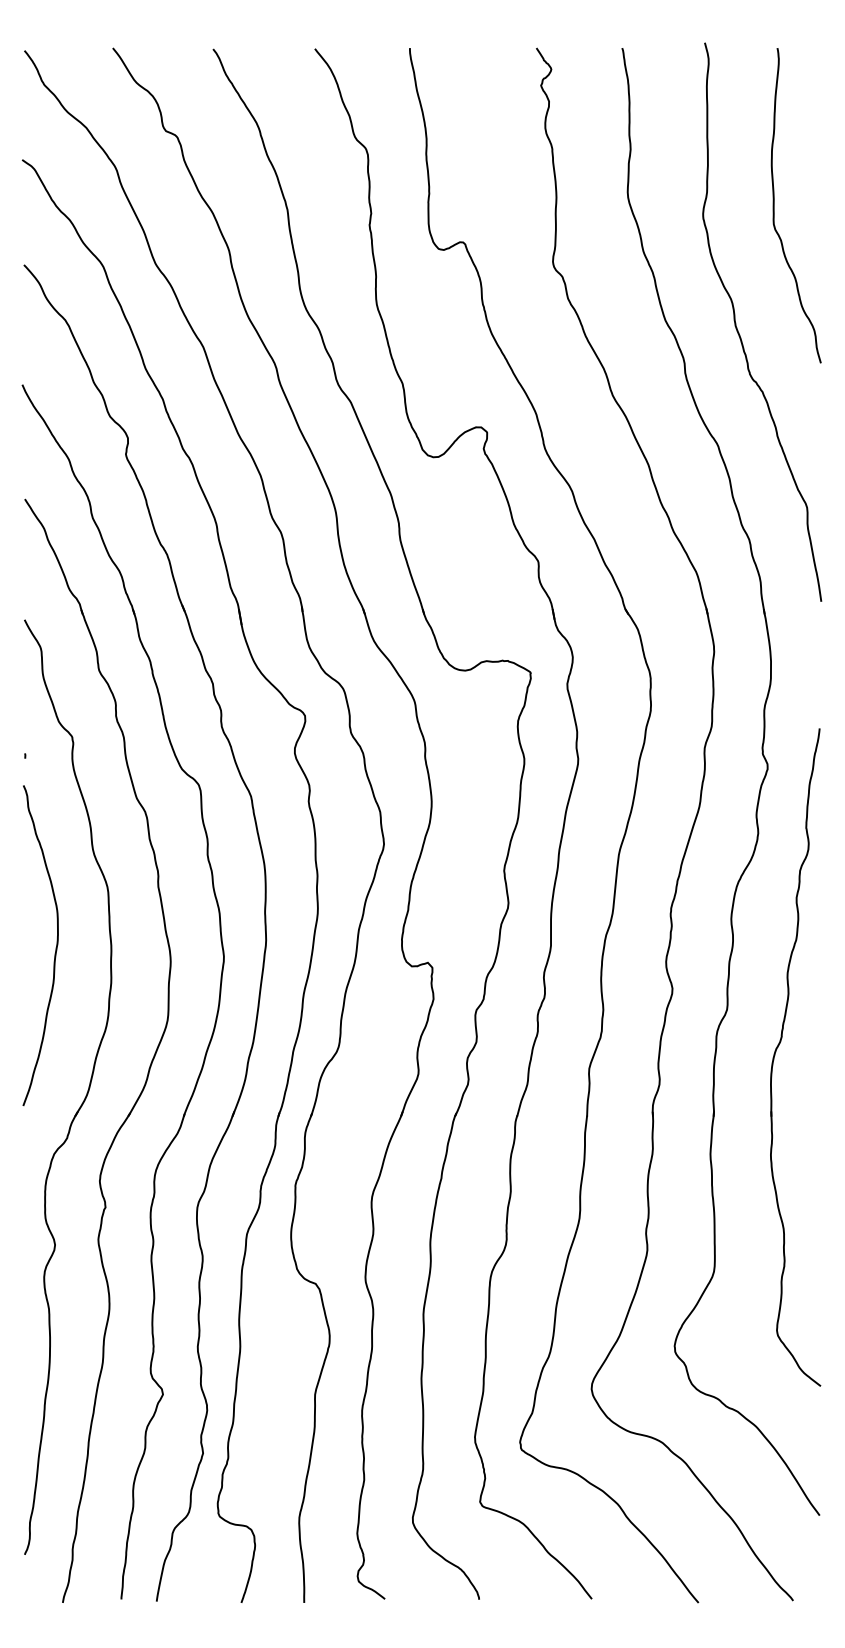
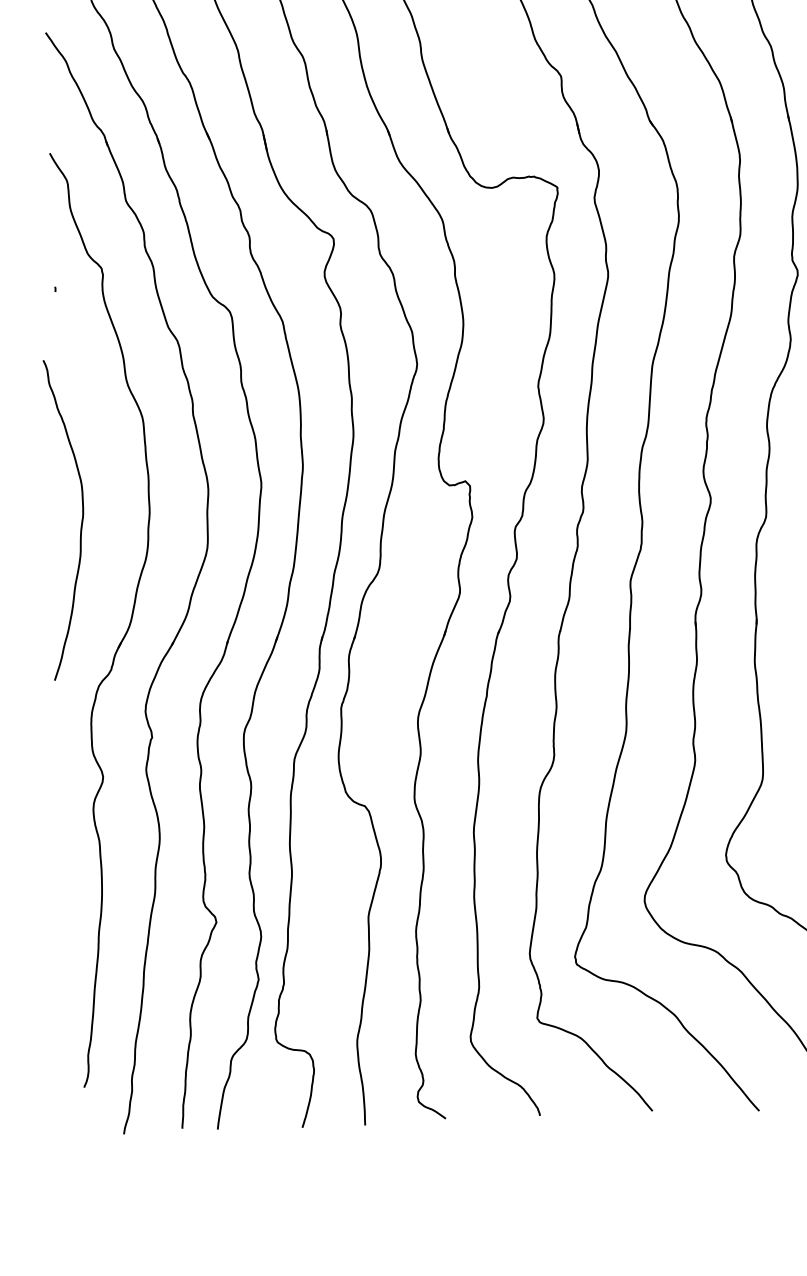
curve: (55, 947) -> (81, 521), moved

